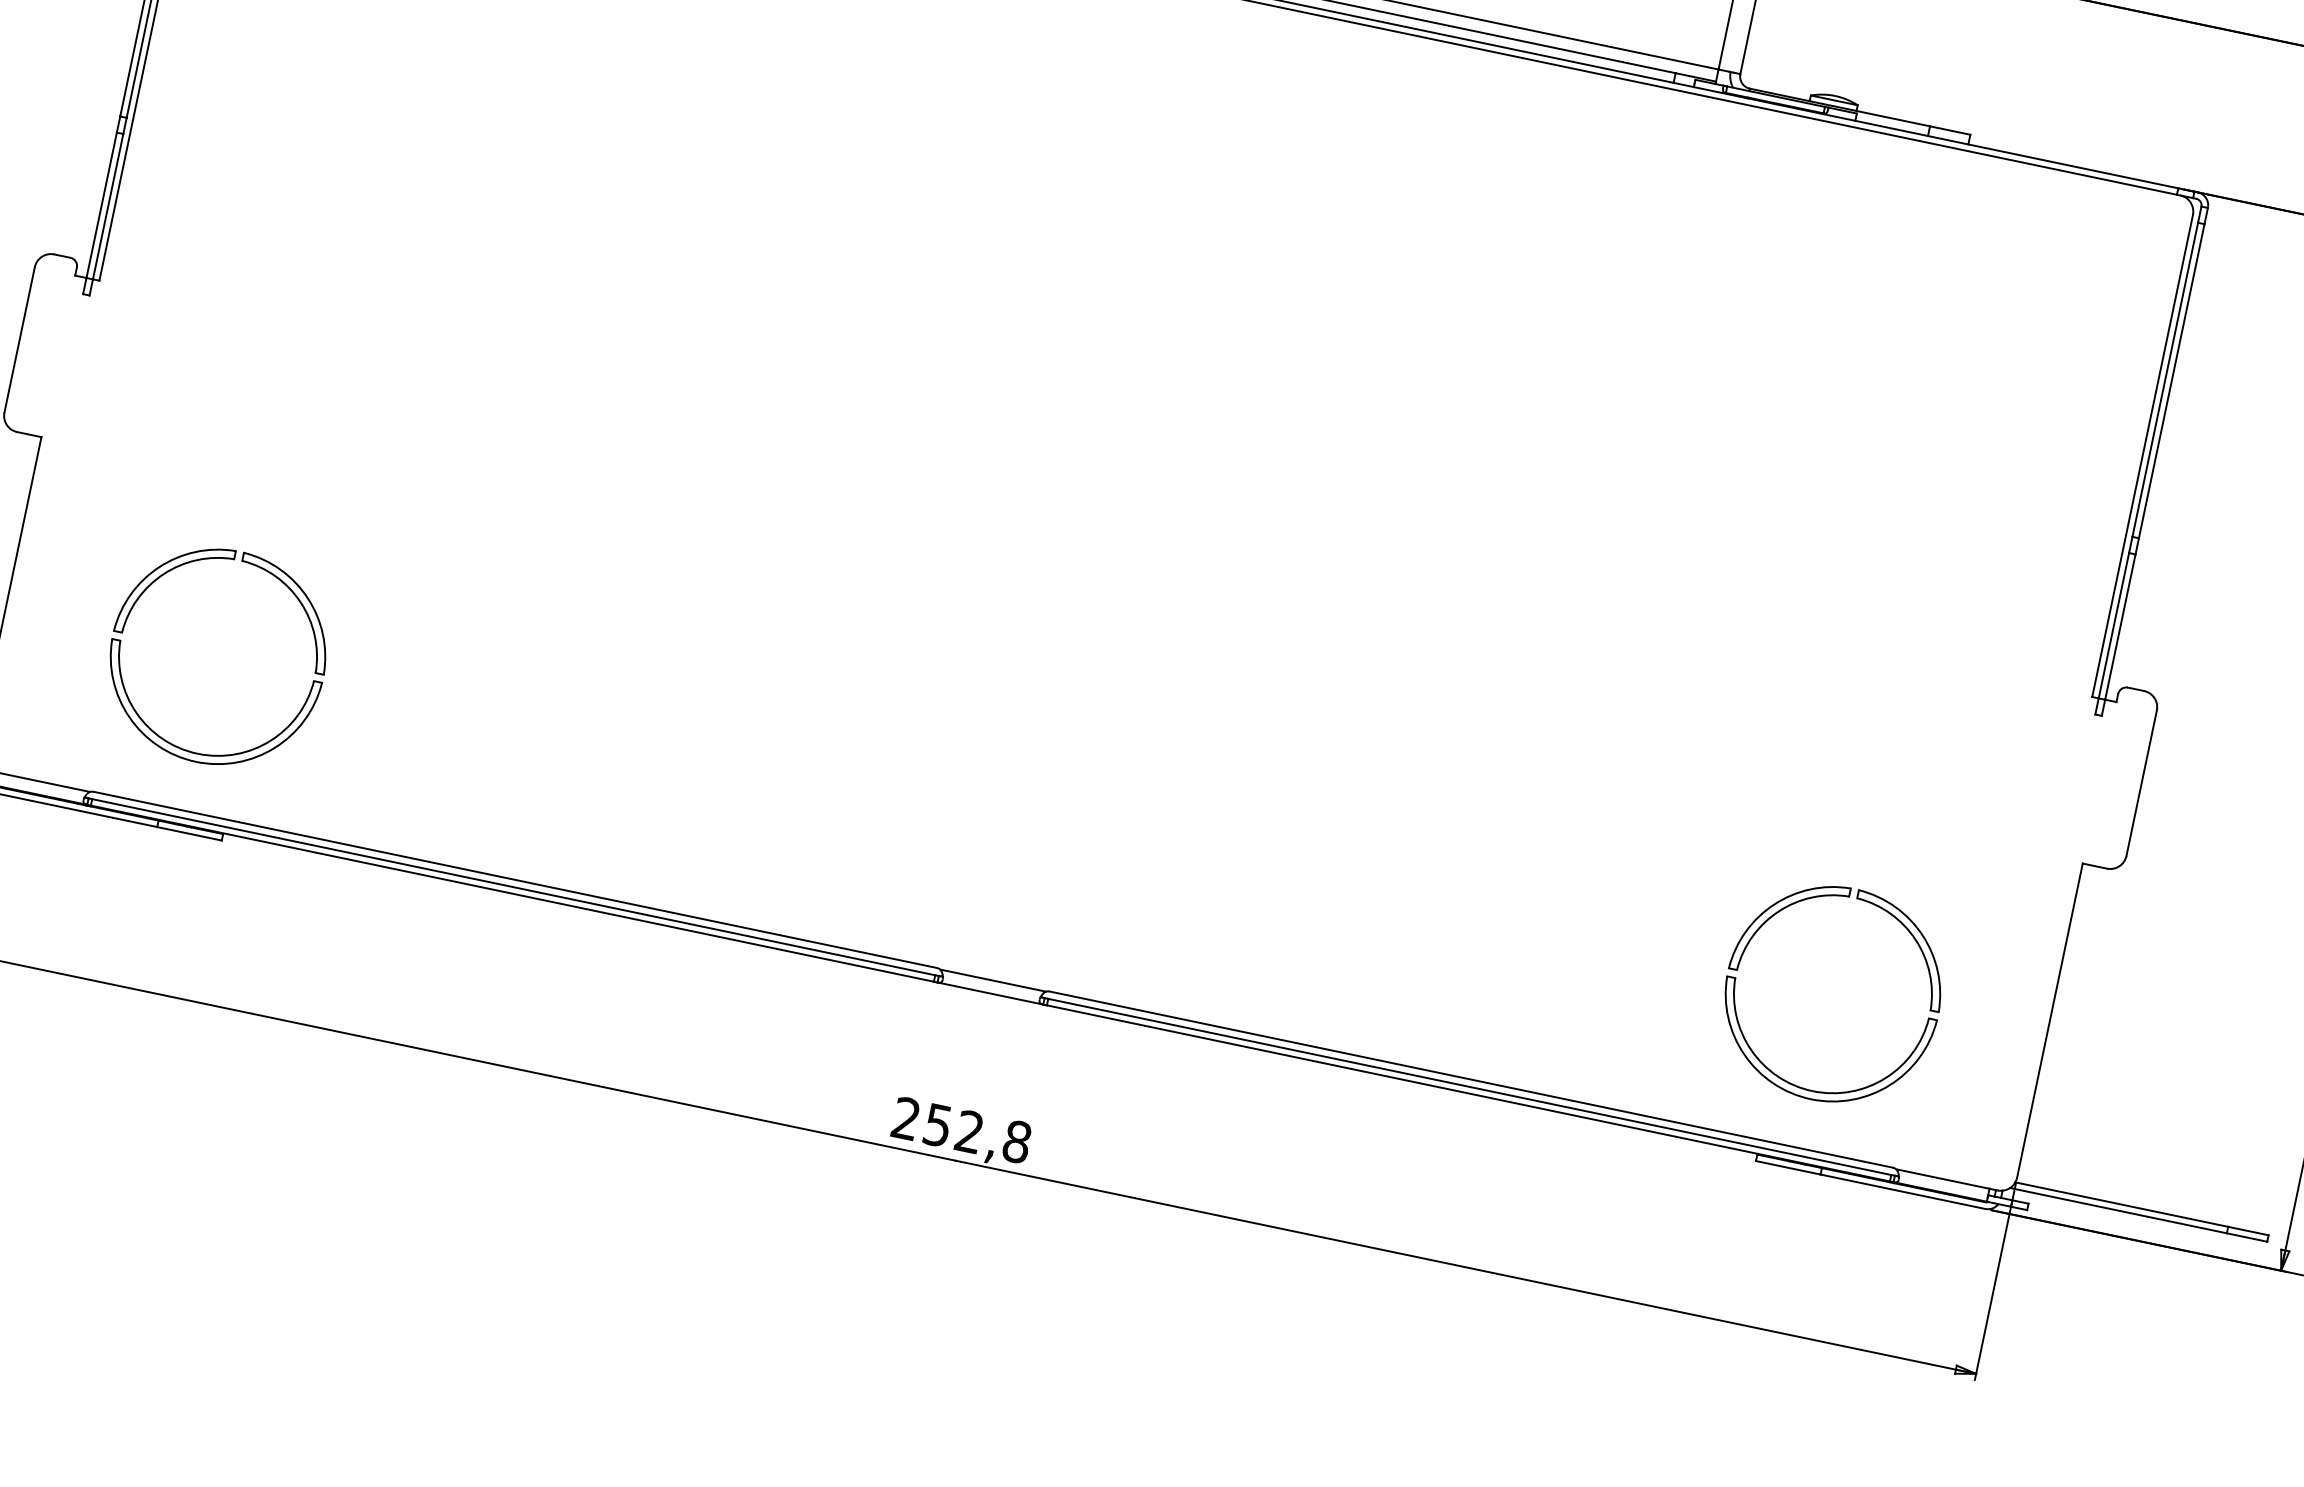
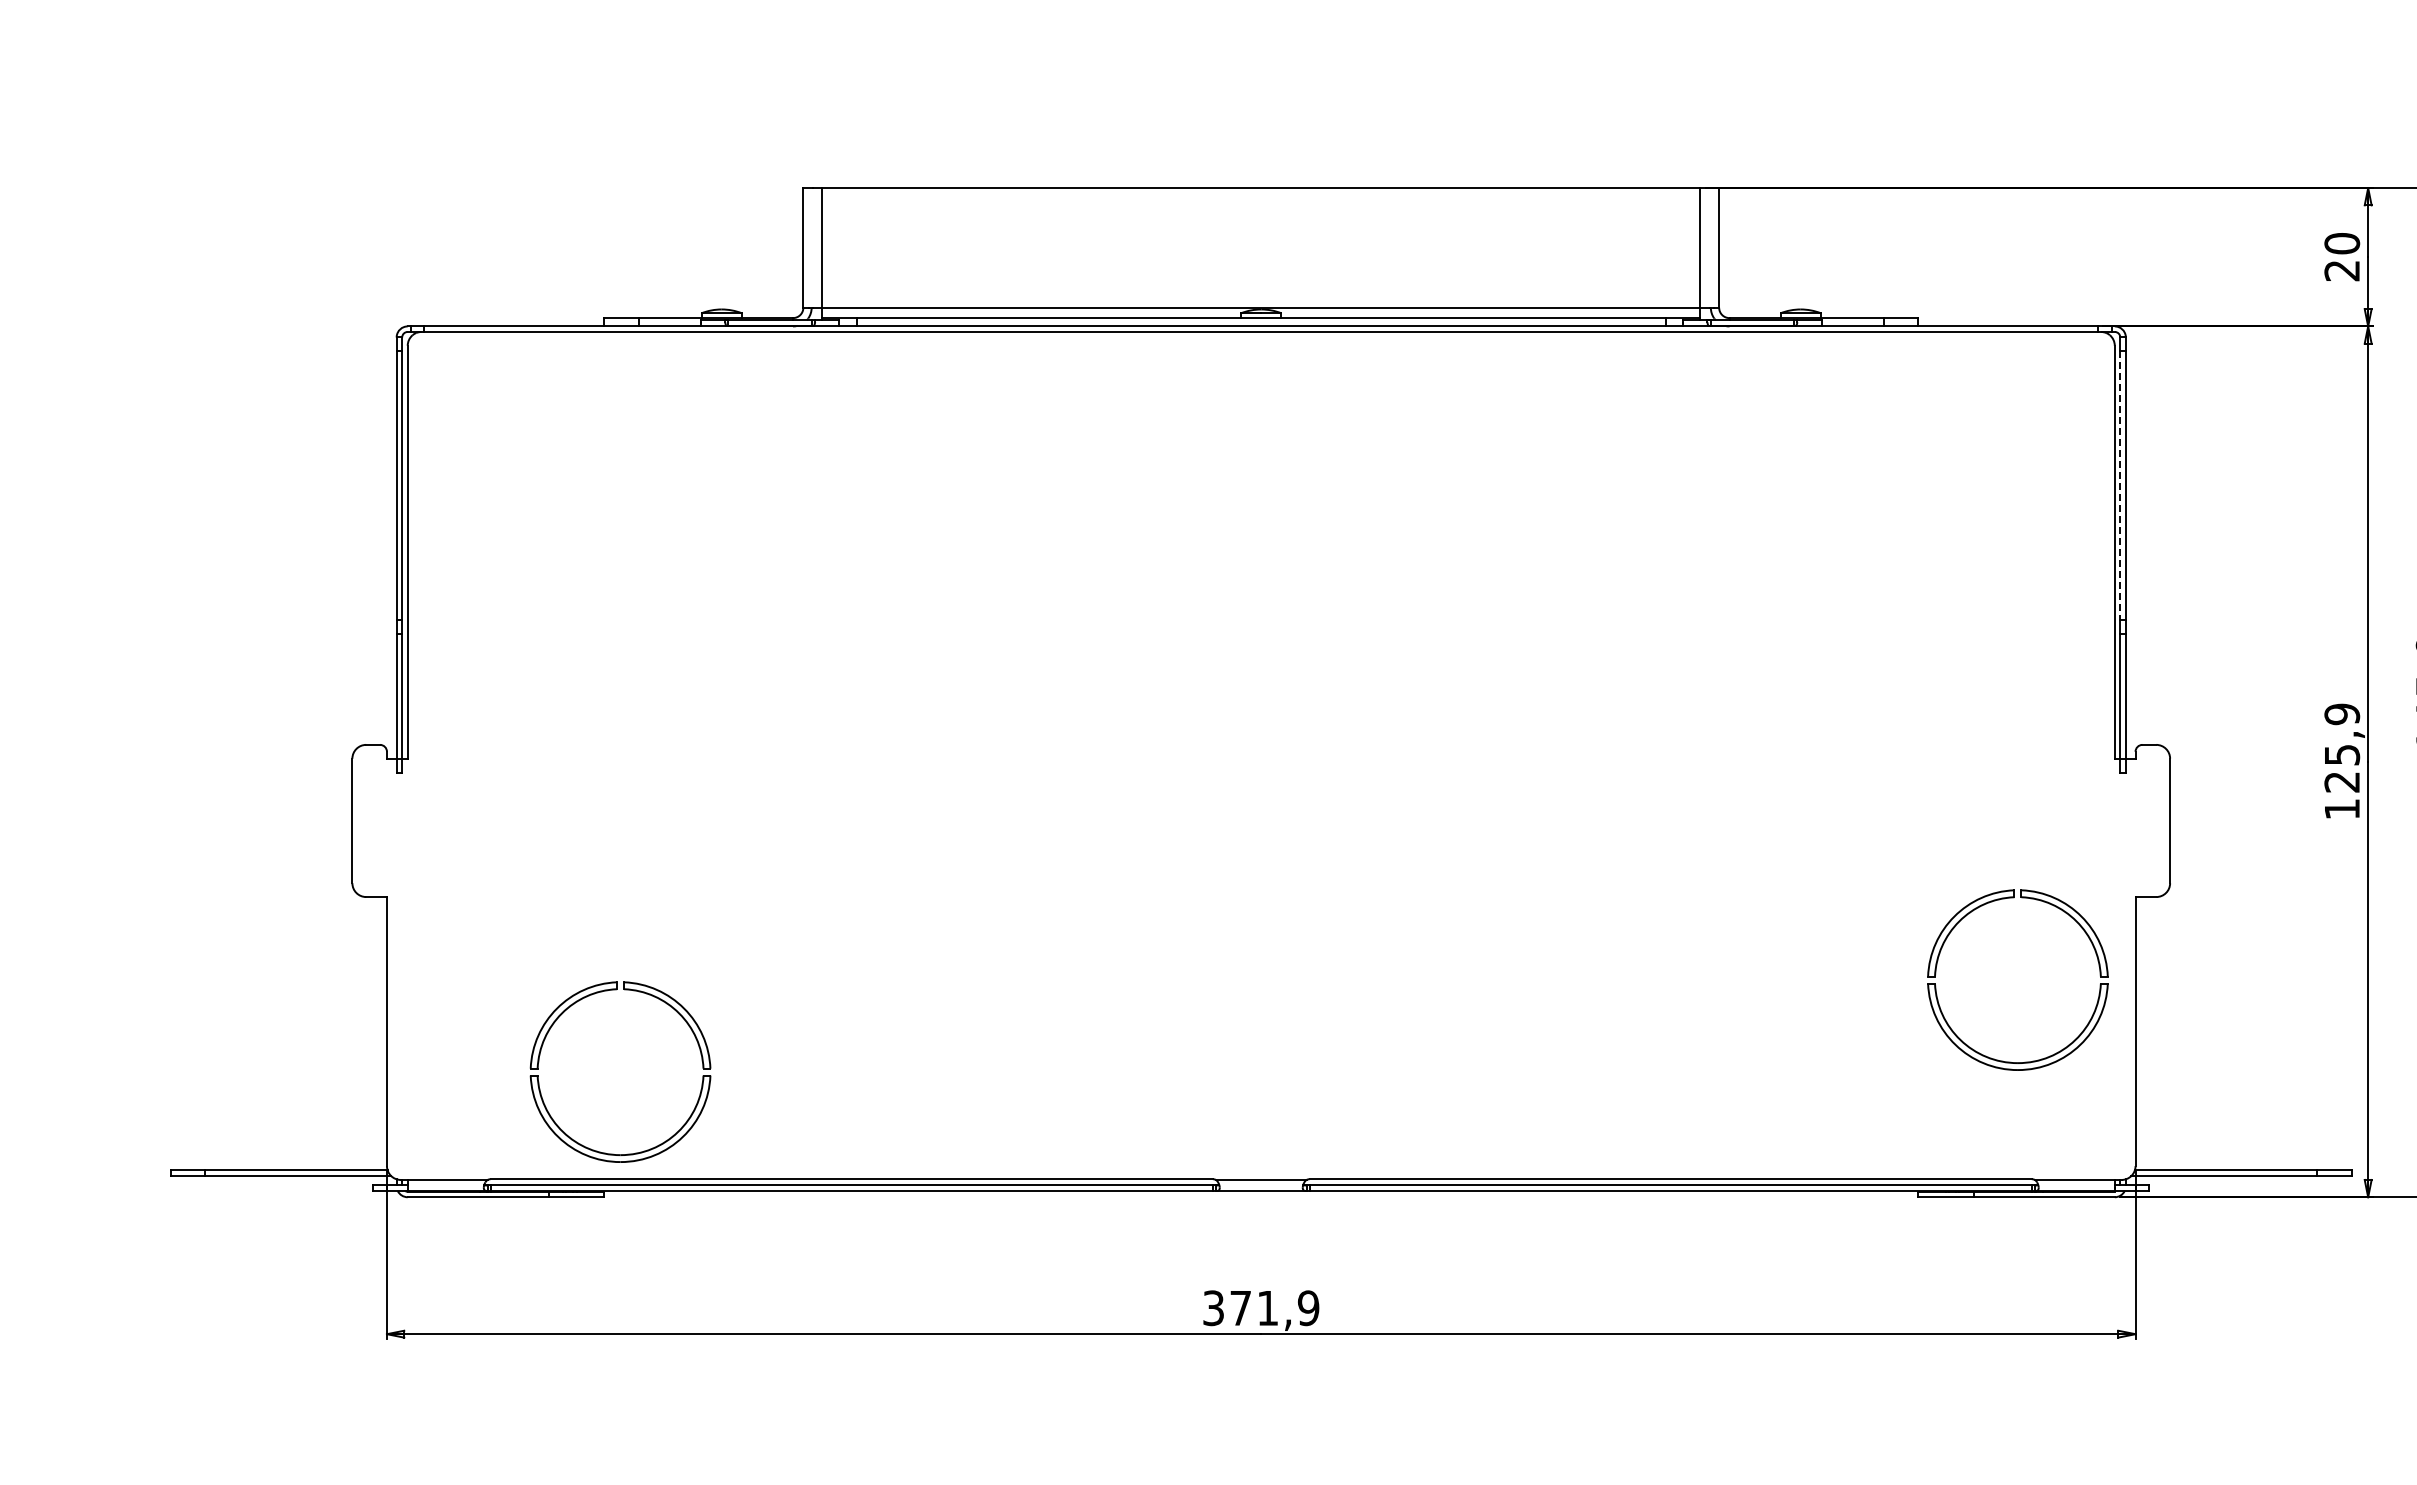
line: (2165, 379) -> (2120, 485), solid -> dashed
part: (216, 559) -> (602, 992), moved
part: (1787, 908) -> (1965, 917), moved
text: (962, 1130) -> (1261, 1308), 252,8 -> 371,9

